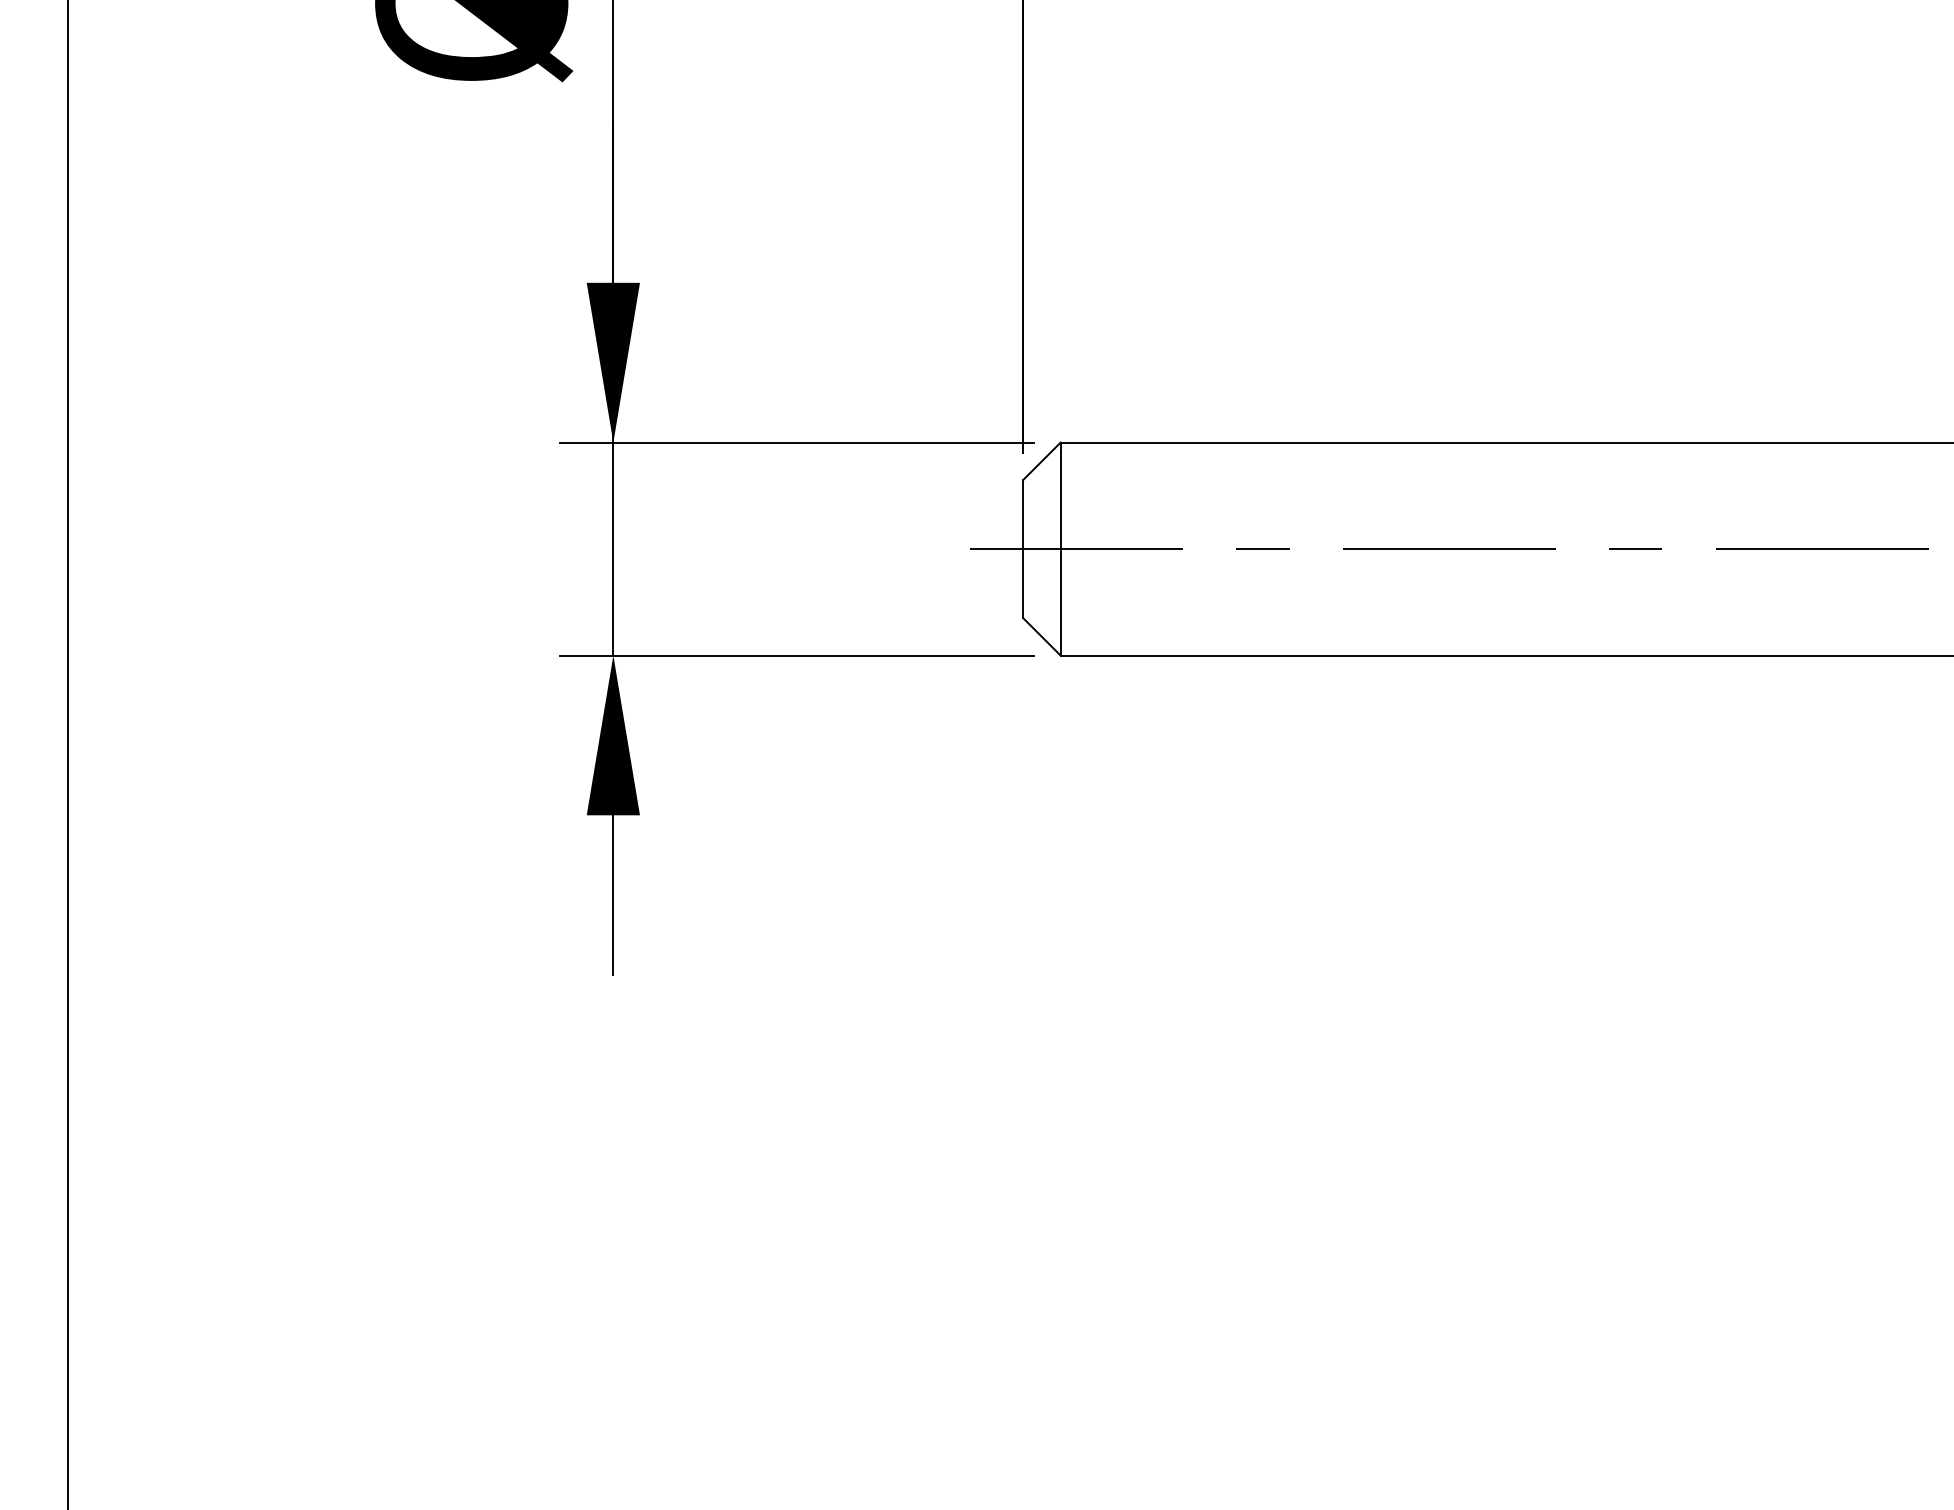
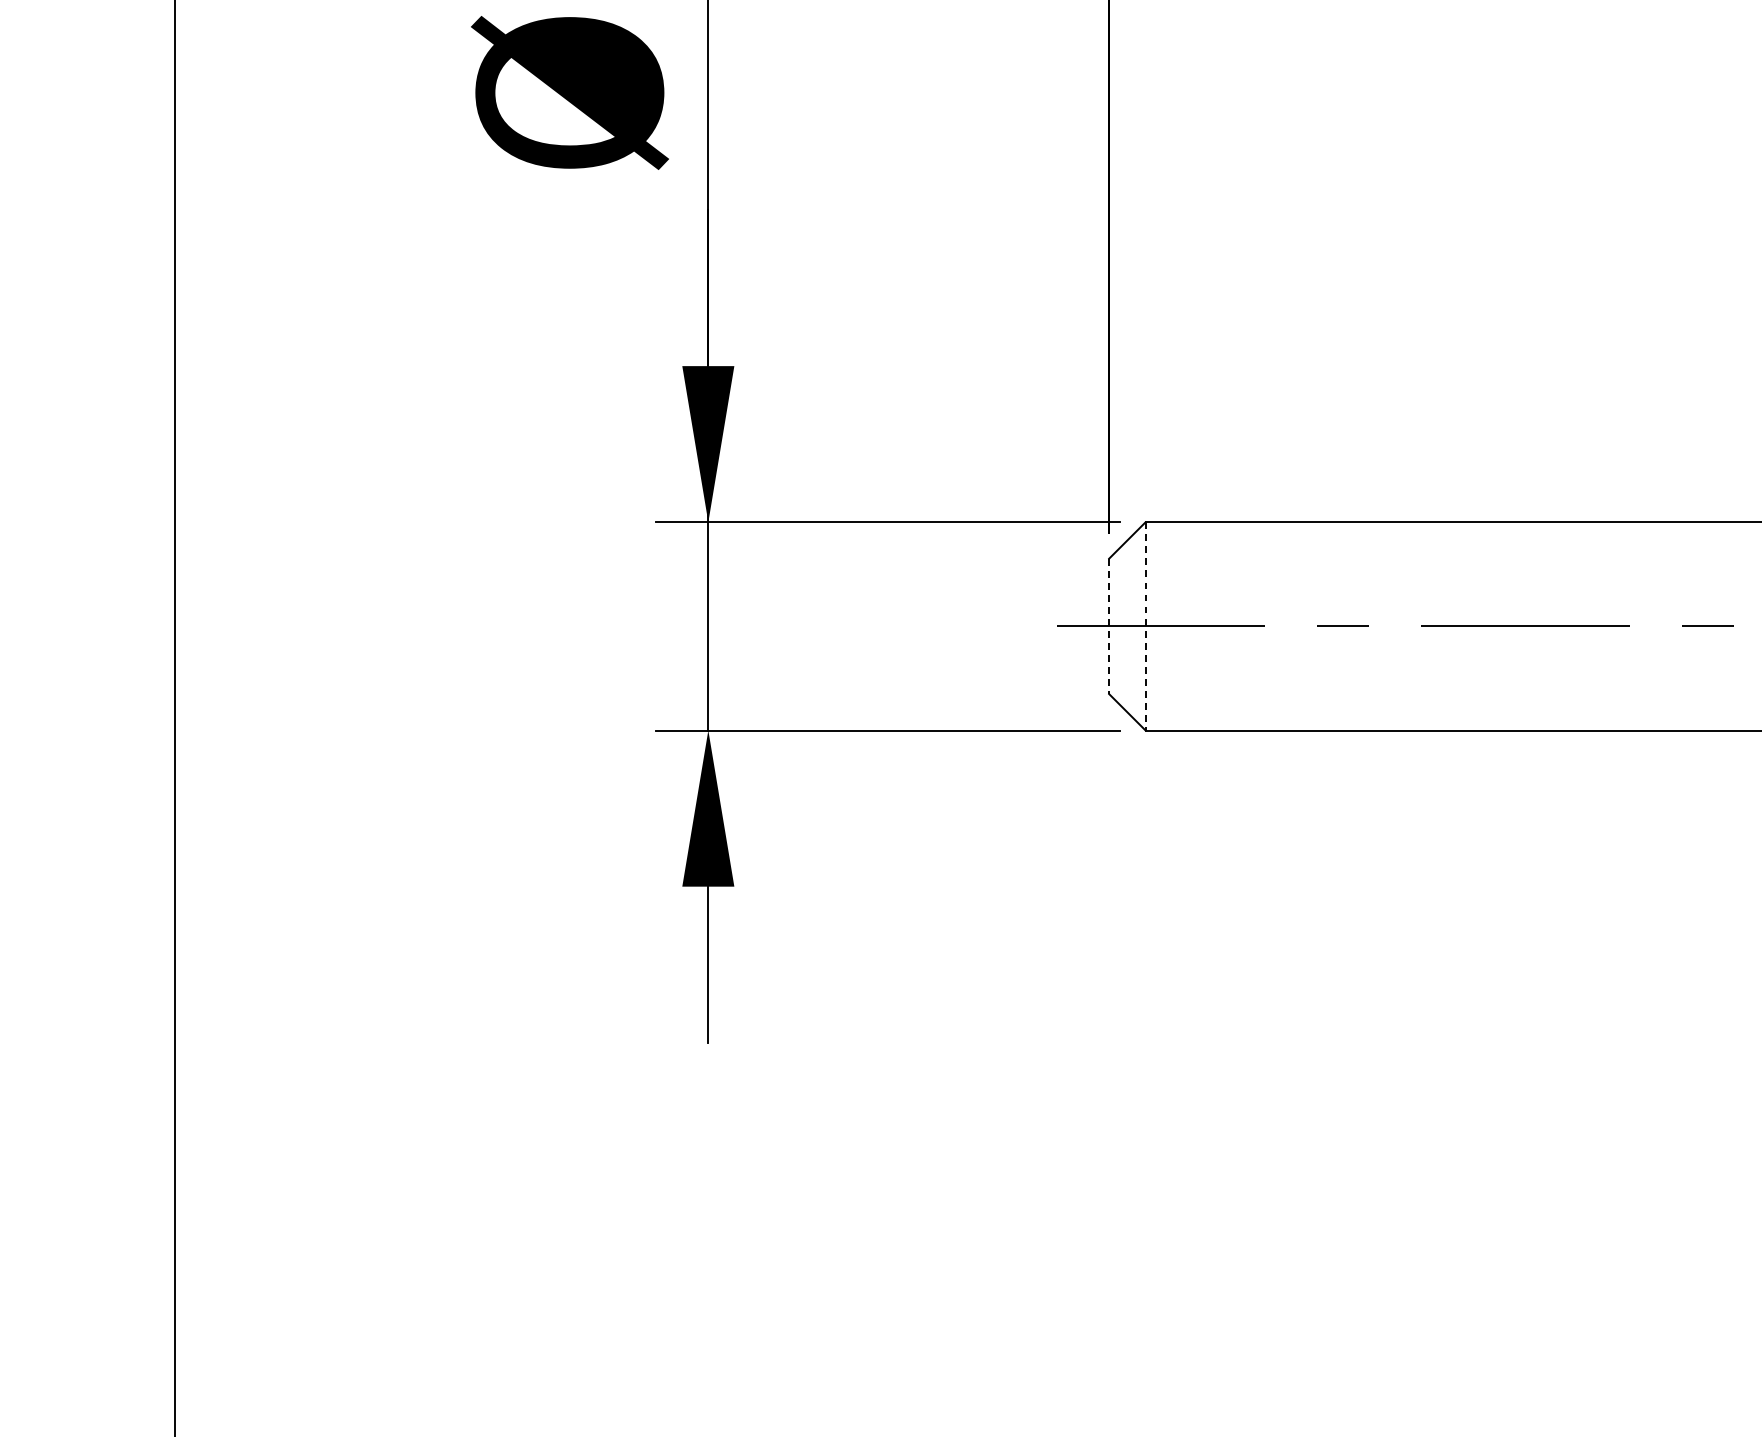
line: (1023, 549) -> (1109, 626), solid -> dashed
line: (1060, 549) -> (1145, 626), solid -> dashed

